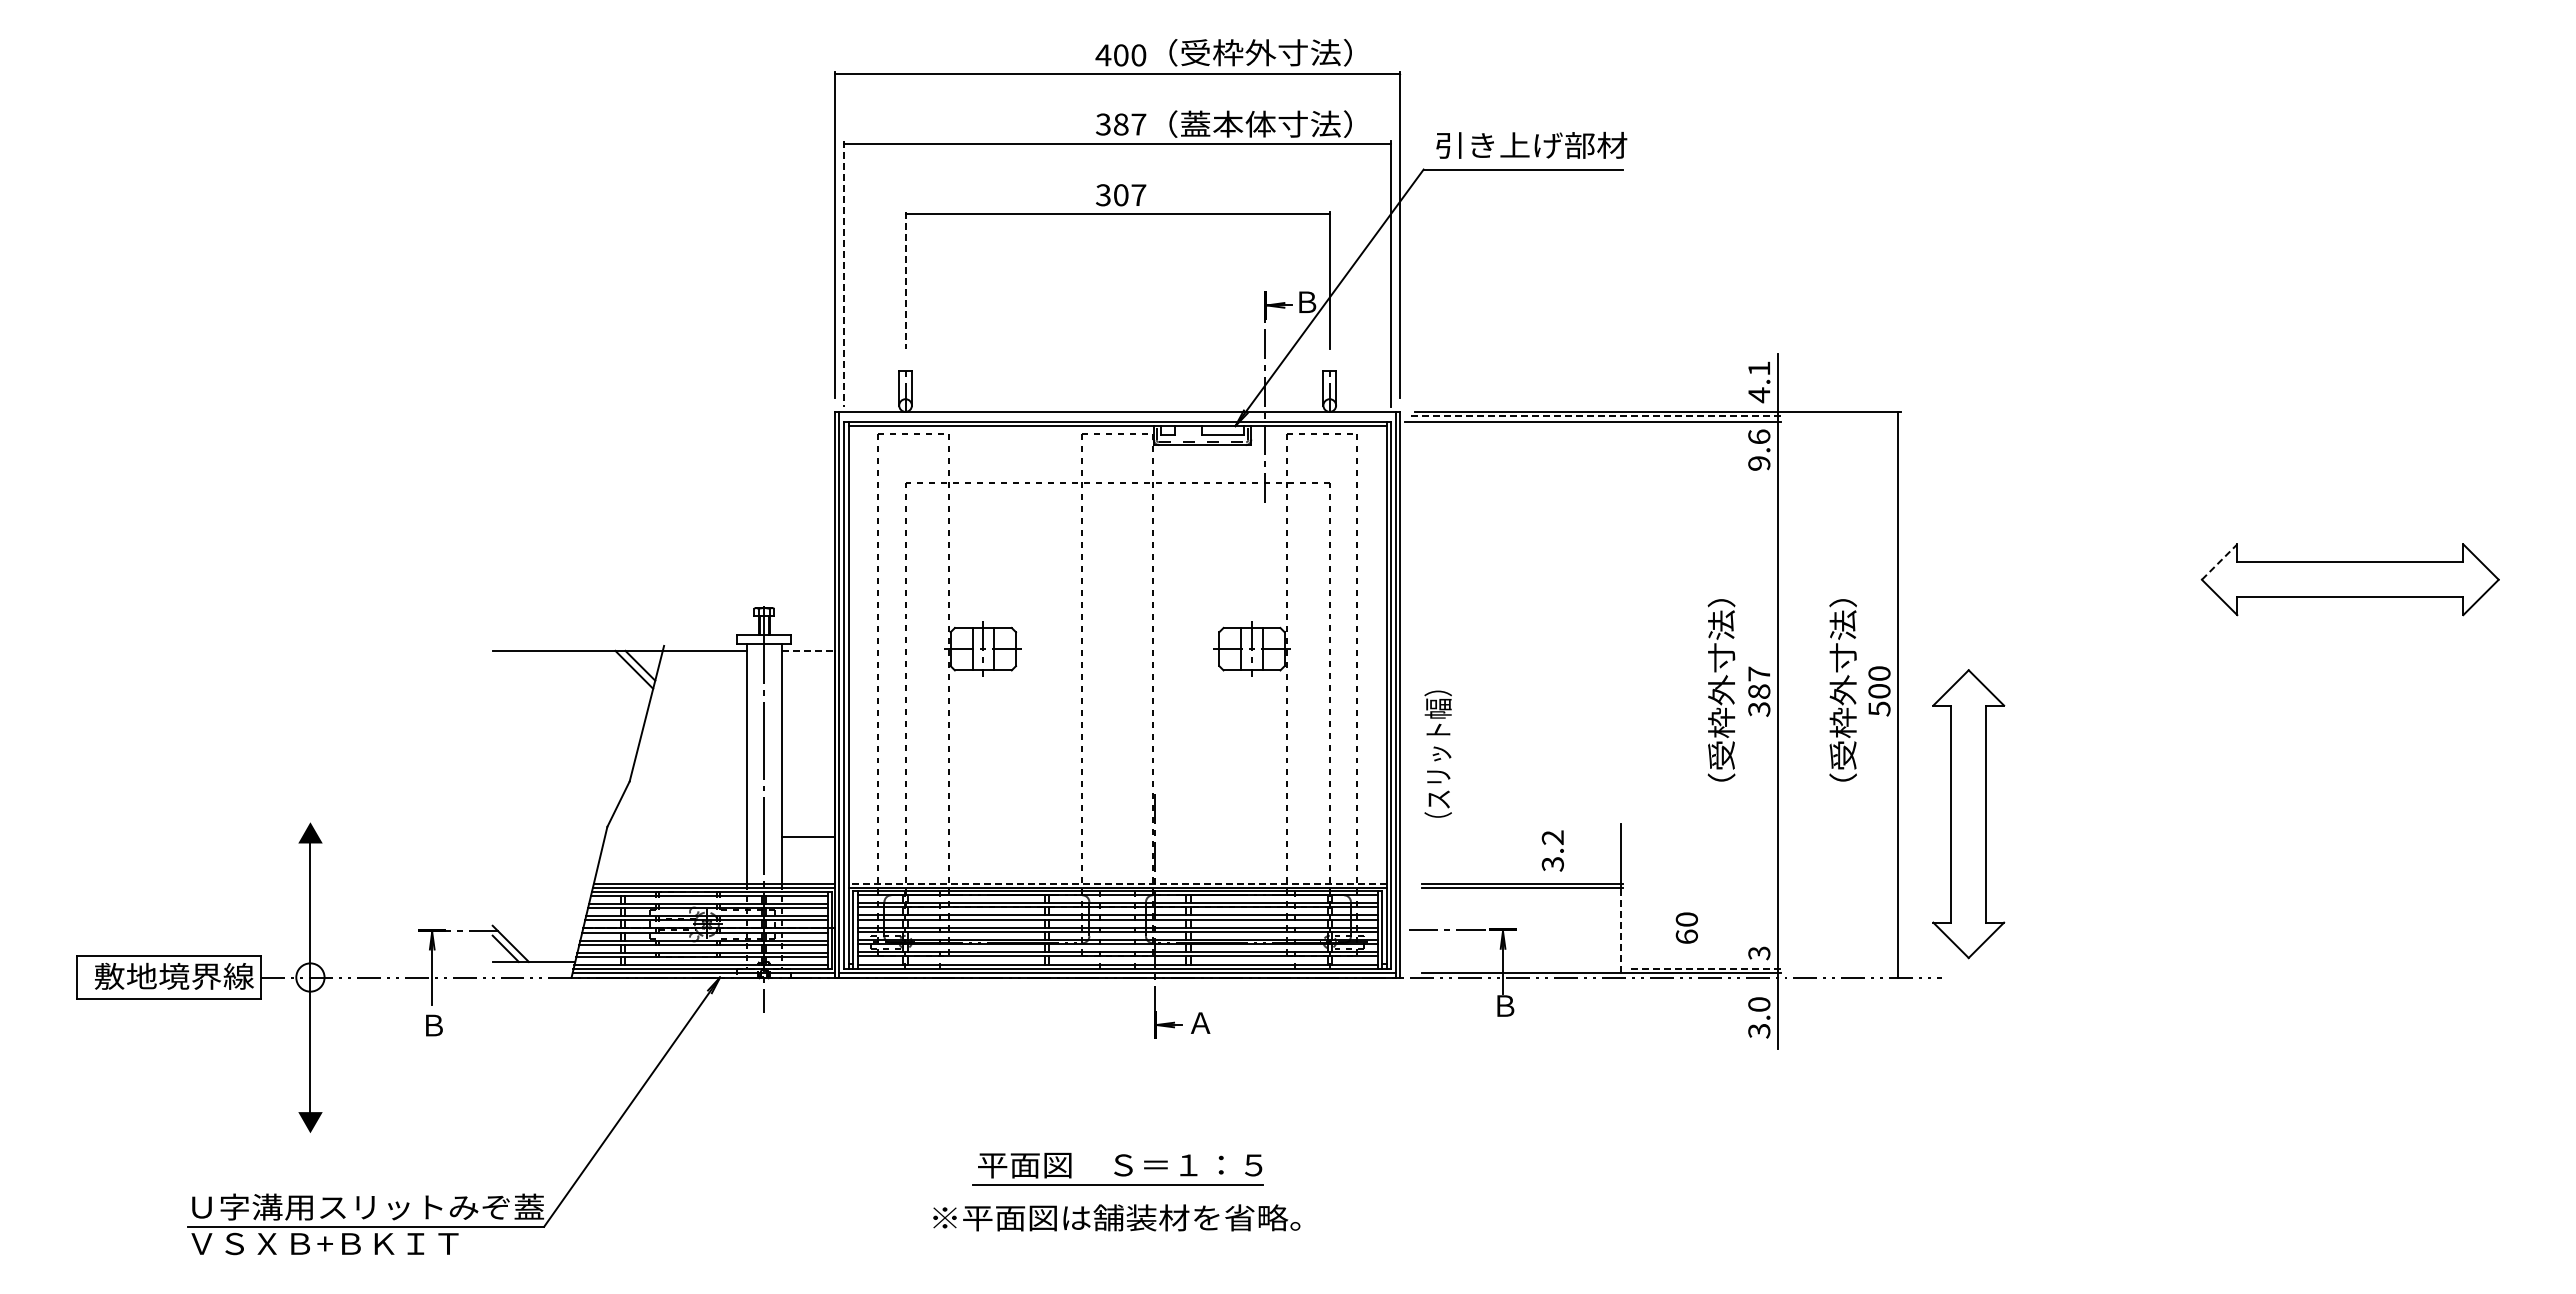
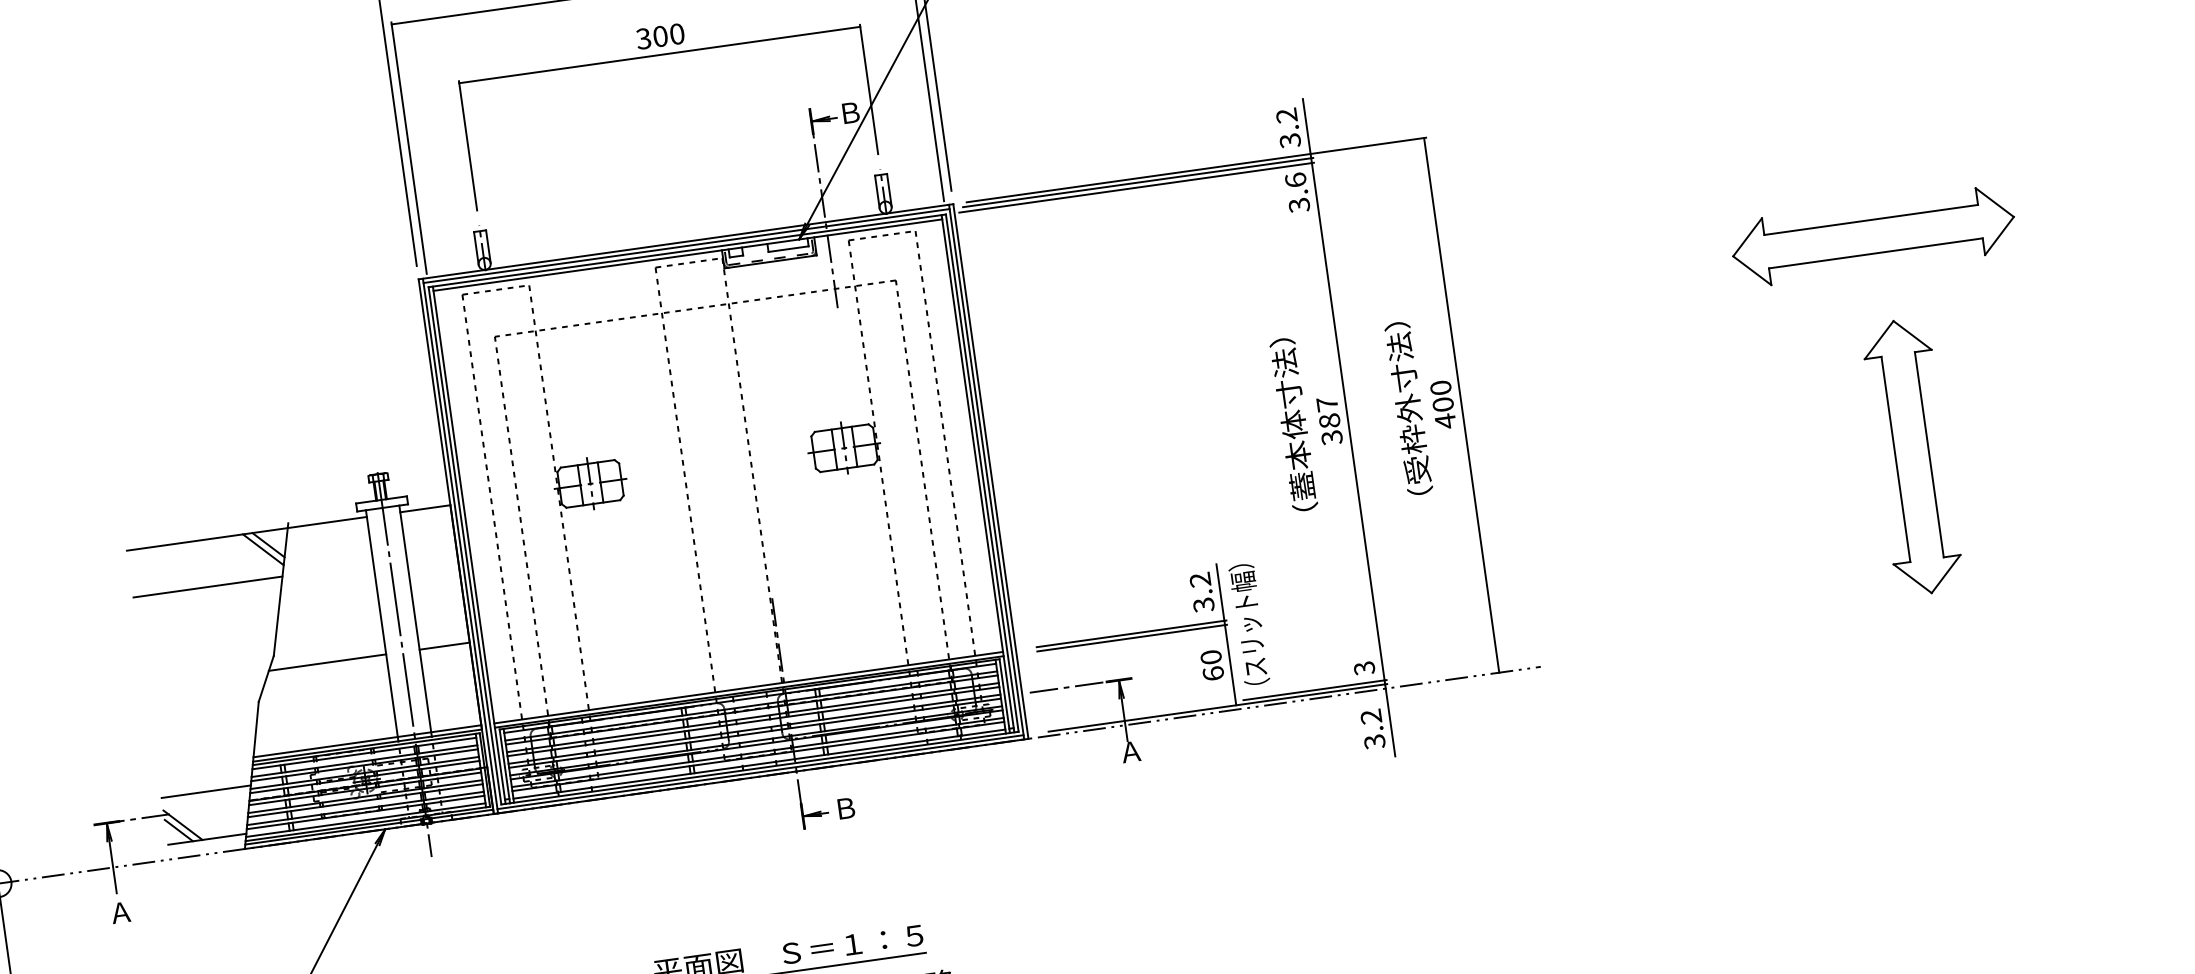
text: (1138, 195) -> (676, 34), 307 -> 300
line: (844, 274) -> (409, 148), dashed -> solid
line: (905, 281) -> (468, 146), dashed -> solid
text: (1759, 382) -> (1288, 128), 4.1 -> 3.2
line: (1117, 416) -> (686, 246), added
line: (1594, 416) -> (1137, 182), dashed -> solid
text: (1759, 463) -> (1299, 205), 9.6 -> 3.6
line: (2219, 562) -> (1747, 237), dashed -> solid
line: (808, 650) -> (425, 508), dashed -> solid
line: (571, 700) -> (208, 587), added
text: (1879, 709) -> (1445, 421), 500 -> 400
text: (1721, 722) -> (1298, 455), （受枠外寸法） -> （蓋本体寸法）
text: (1437, 753) -> (1248, 624), moved
line: (684, 796) -> (327, 662), added
part: (1968, 814) -> (1912, 457), moved
line: (807, 837) -> (443, 646), moved
text: (1552, 850) -> (1201, 592), moved
line: (1117, 883) -> (748, 687), dashed -> solid
line: (539, 912) -> (205, 791), added
text: (1686, 927) -> (1211, 664), moved
line: (1620, 930) -> (1230, 665), dashed -> solid
line: (1704, 968) -> (1314, 689), dashed -> solid
text: (1759, 1004) -> (1371, 716), 3.0 -> 3.2
text: (1504, 1005) -> (1130, 751), Ｂ -> Ａ
text: (1200, 1022) -> (845, 807), Ａ -> Ｂ
text: (433, 1025) -> (120, 912), Ｂ -> Ａ

